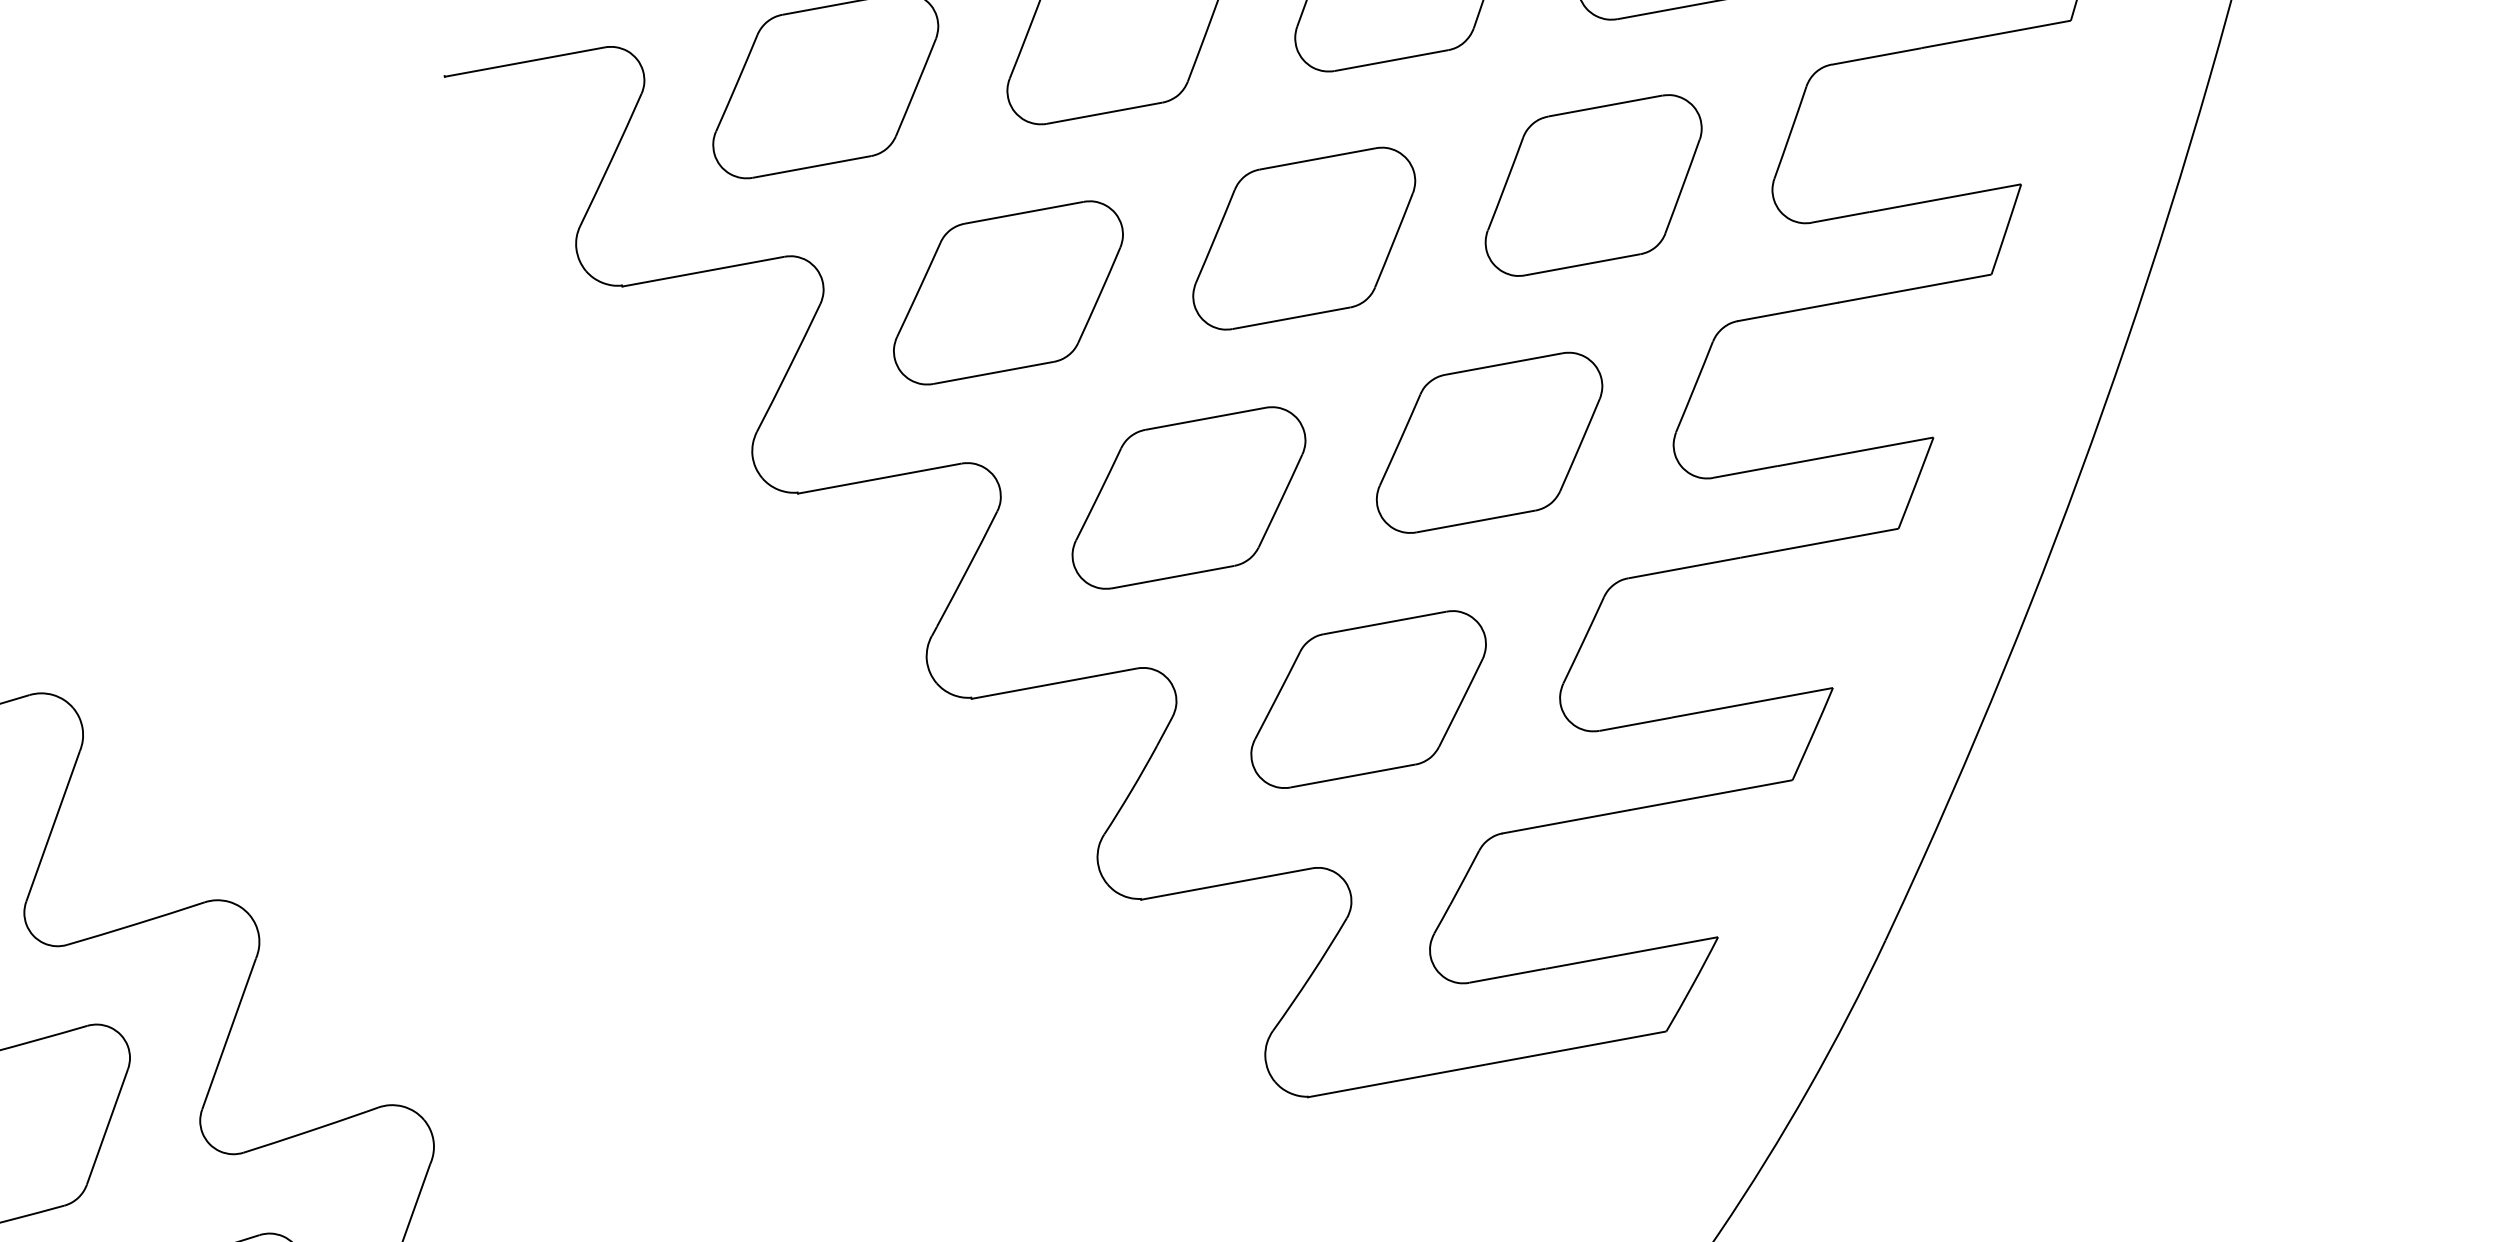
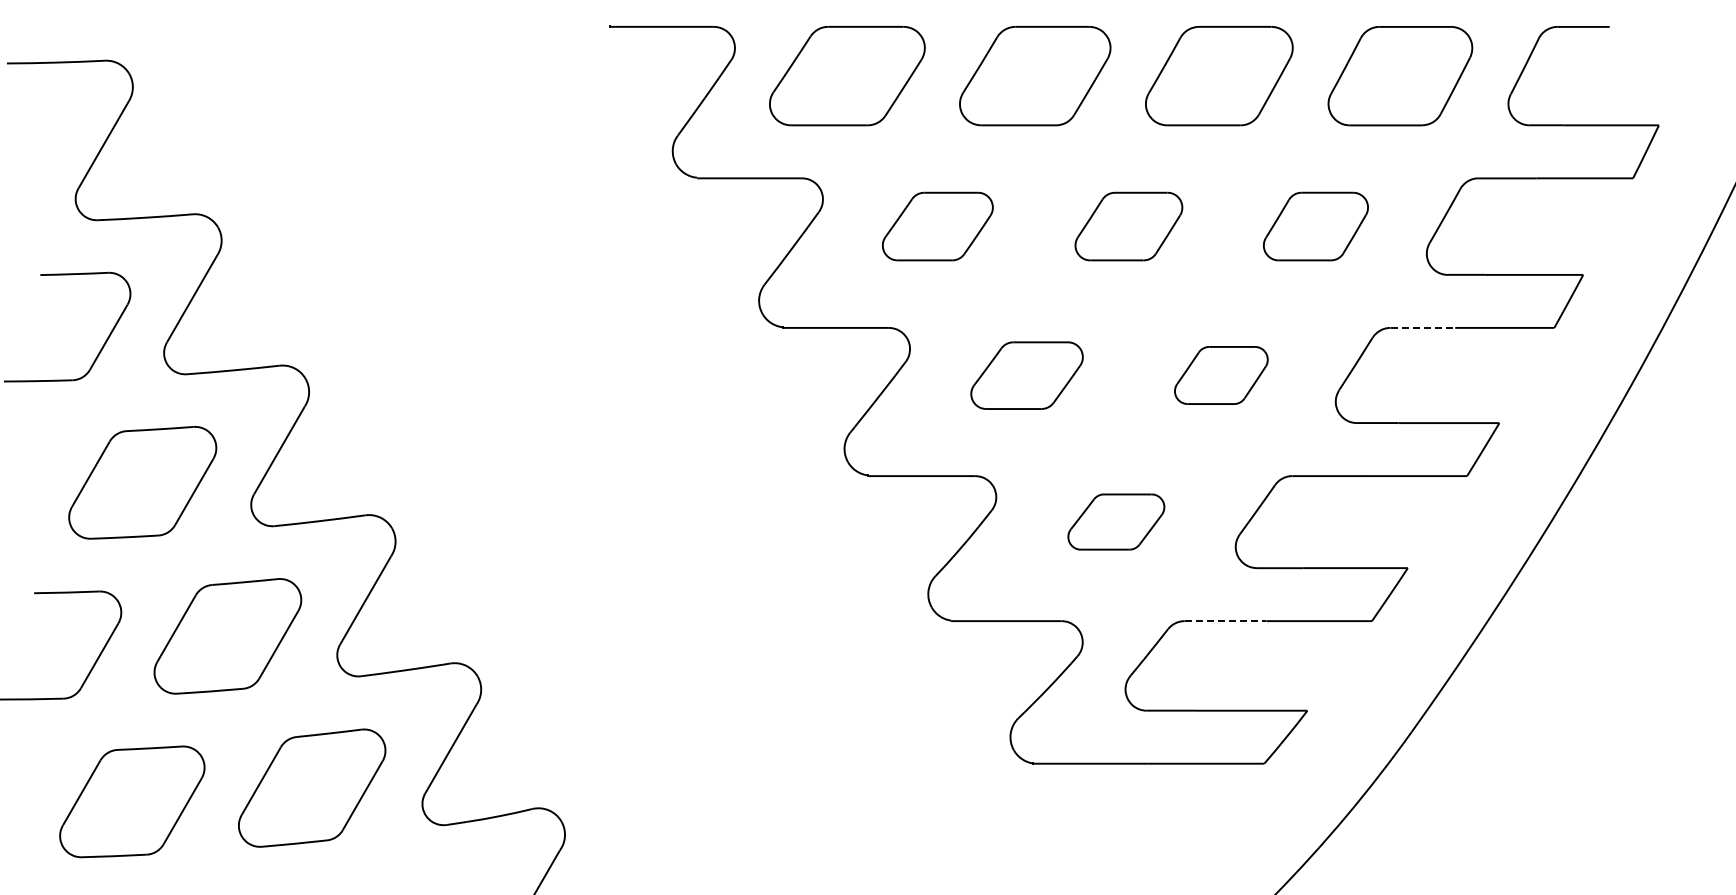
part: (1593, 185) -> (1315, 226), size x0.7
part: (1303, 238) -> (1128, 226), size x0.7
part: (1007, 292) -> (937, 226), size x0.7
line: (1788, 311) -> (1423, 327), solid -> dashed
part: (1489, 442) -> (1221, 375), size x0.6
part: (1188, 498) -> (1026, 375), size x0.7
part: (1368, 698) -> (1116, 521), size x0.6
line: (1565, 822) -> (1225, 621), solid -> dashed

